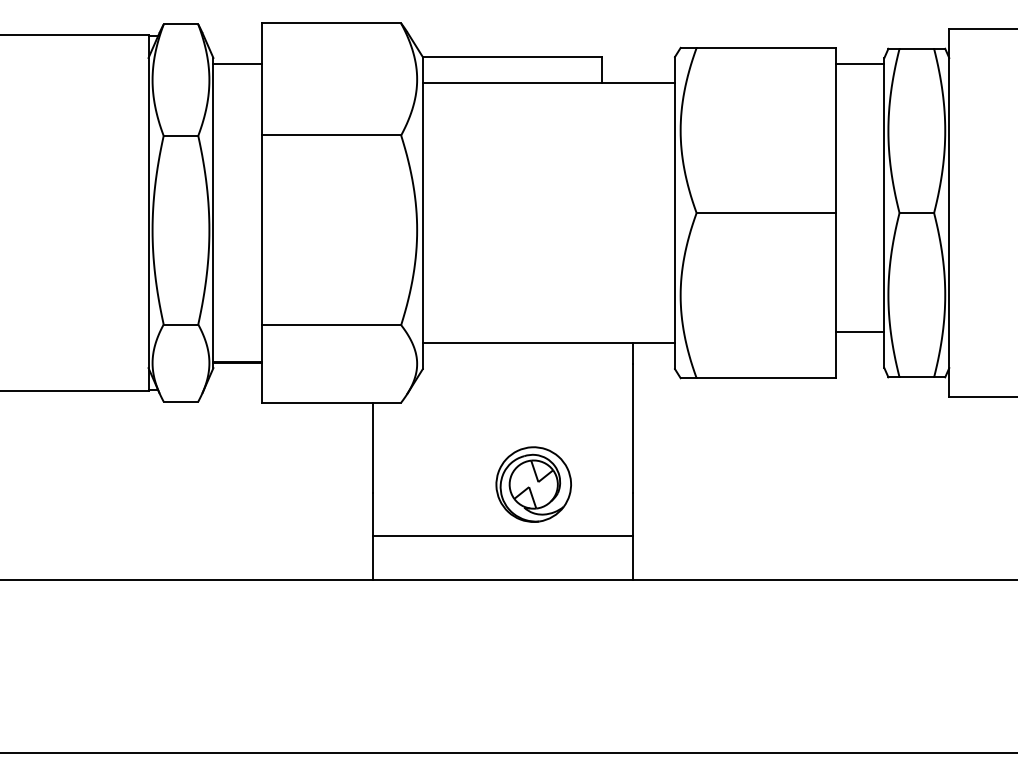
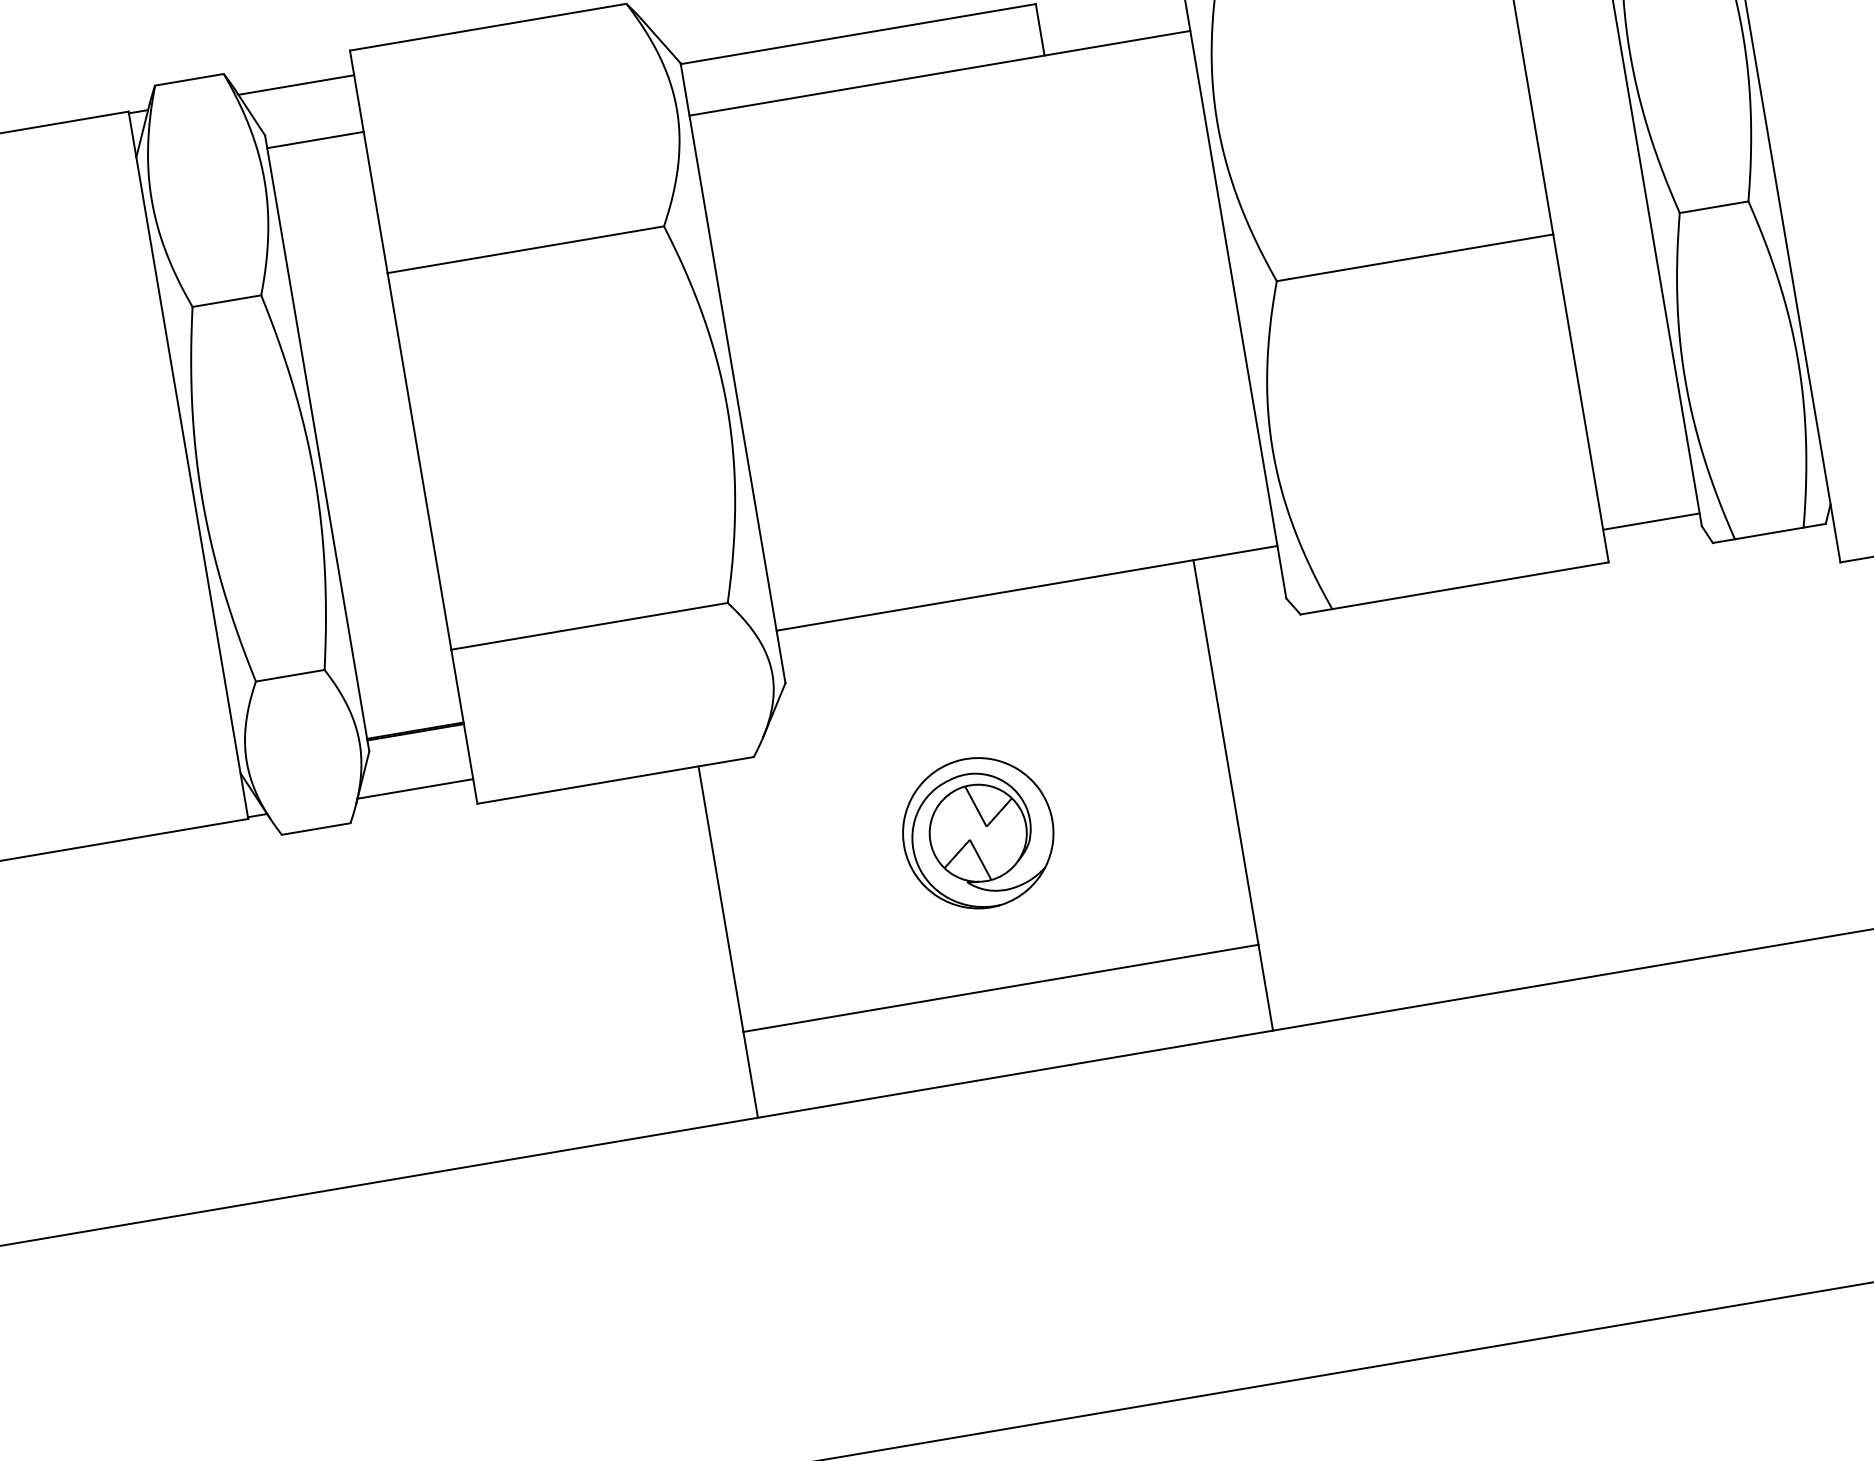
line: (232, 35) -> (295, 84), added
line: (859, 331) -> (1650, 521), moved
line: (232, 390) -> (414, 789), added
part: (533, 484) -> (977, 833), moved

